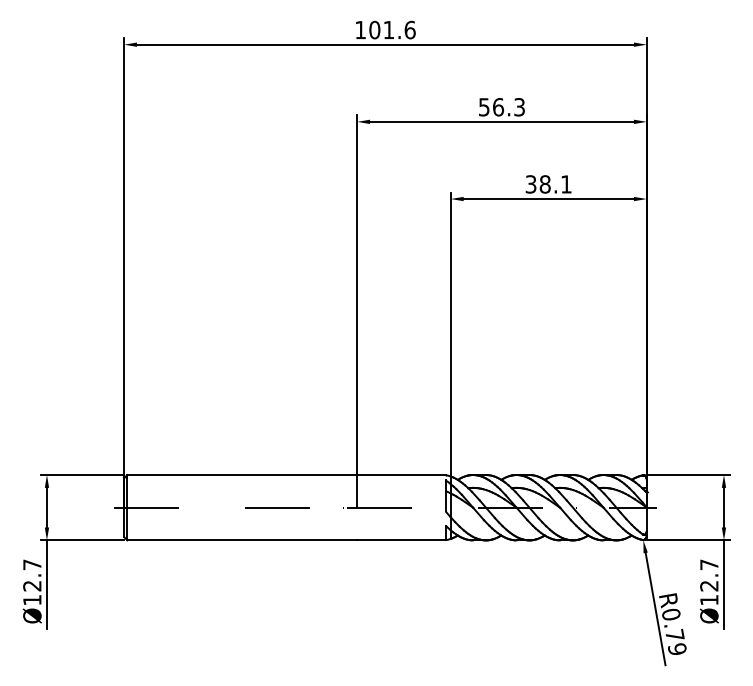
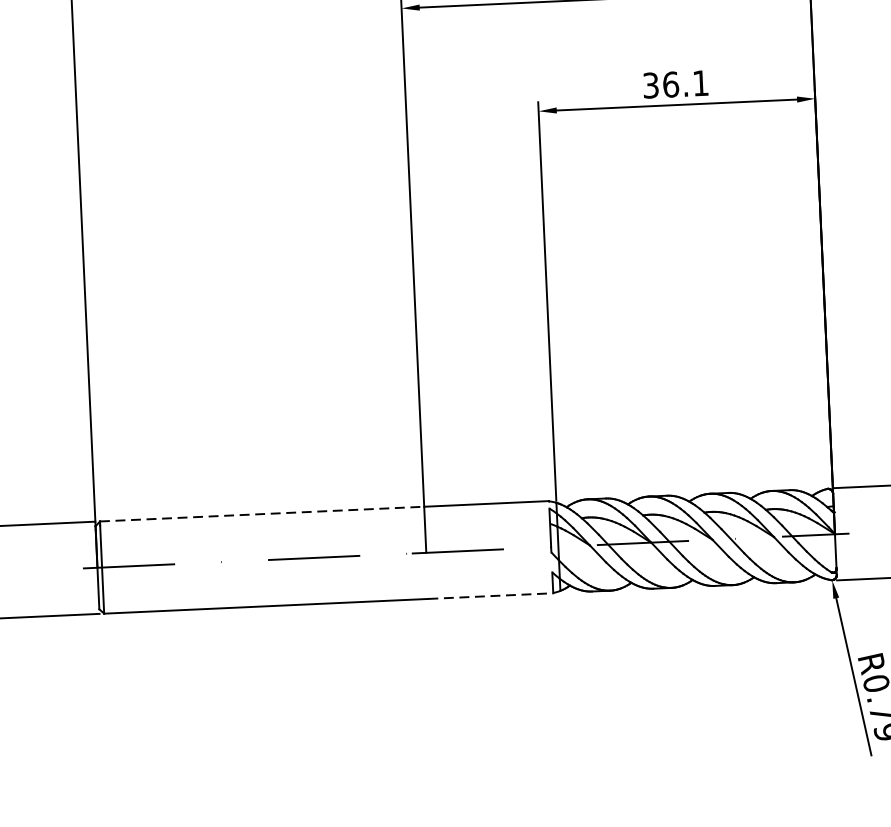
text: (544, 184) -> (669, 84), 38.1 -> 36.1
line: (242, 475) -> (262, 514), solid -> dashed
line: (401, 540) -> (490, 596), solid -> dashed

